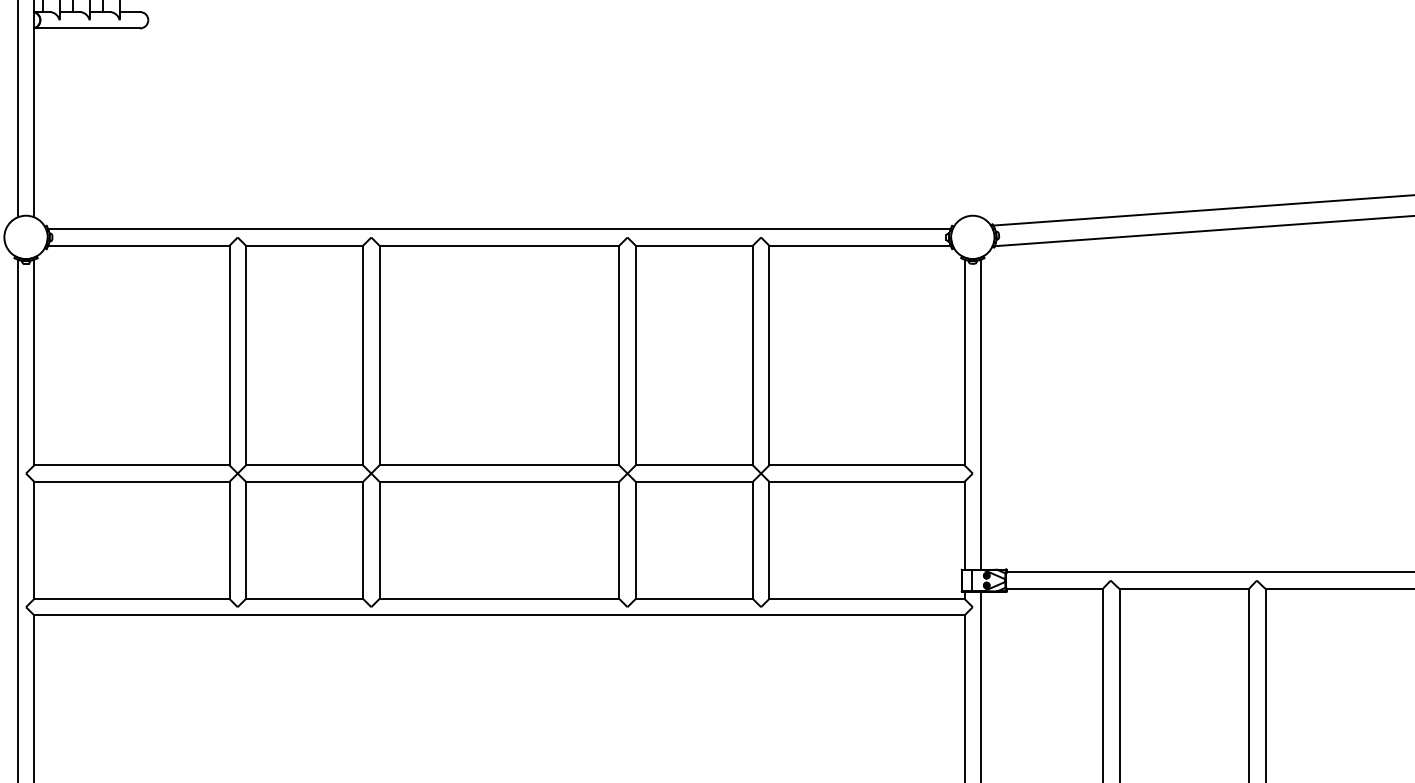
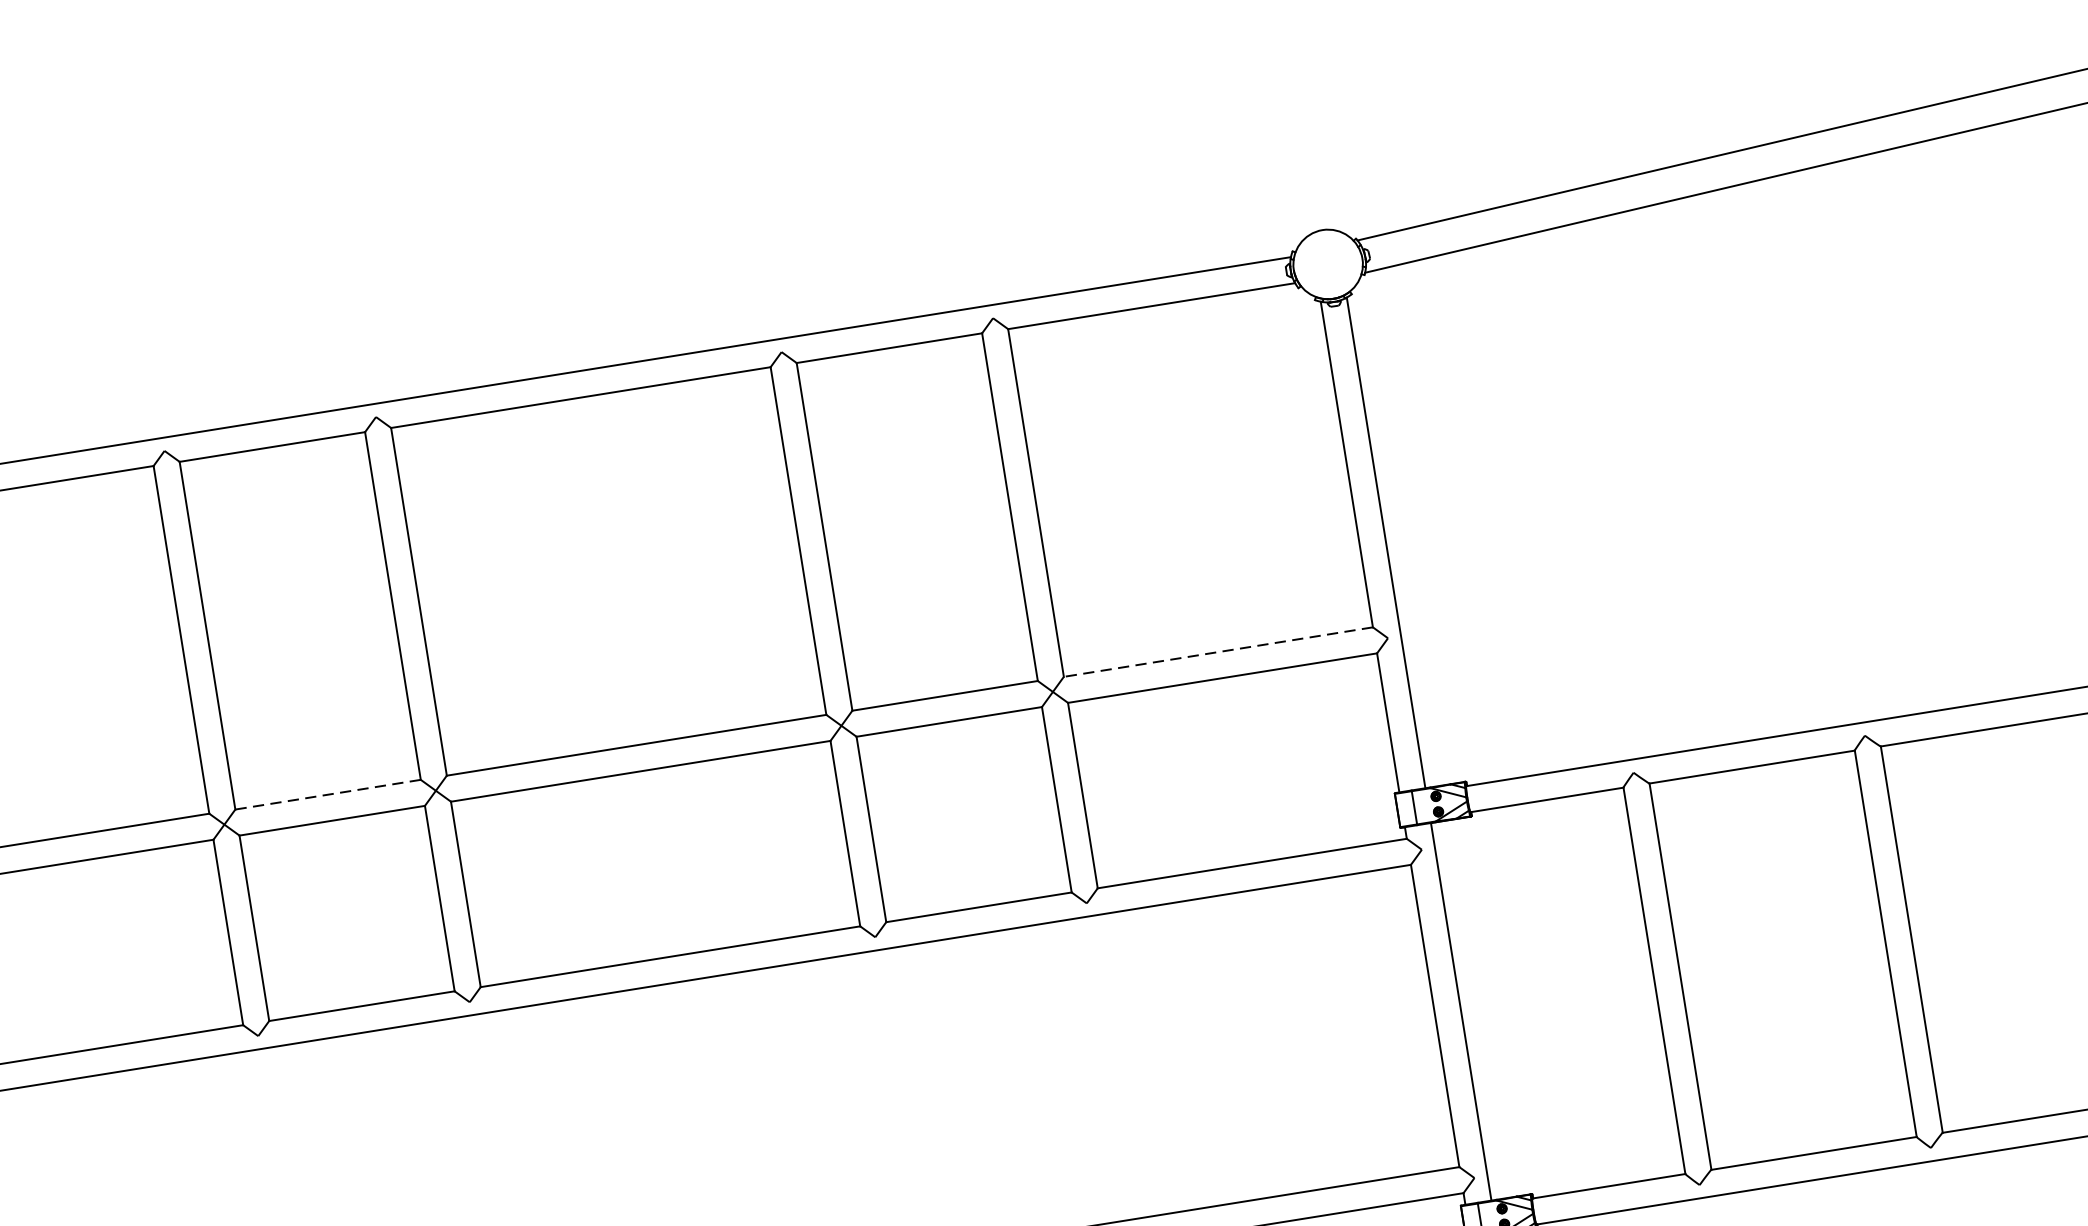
line: (304, 465) -> (328, 794), solid -> dashed
line: (866, 465) -> (1217, 652), solid -> dashed

